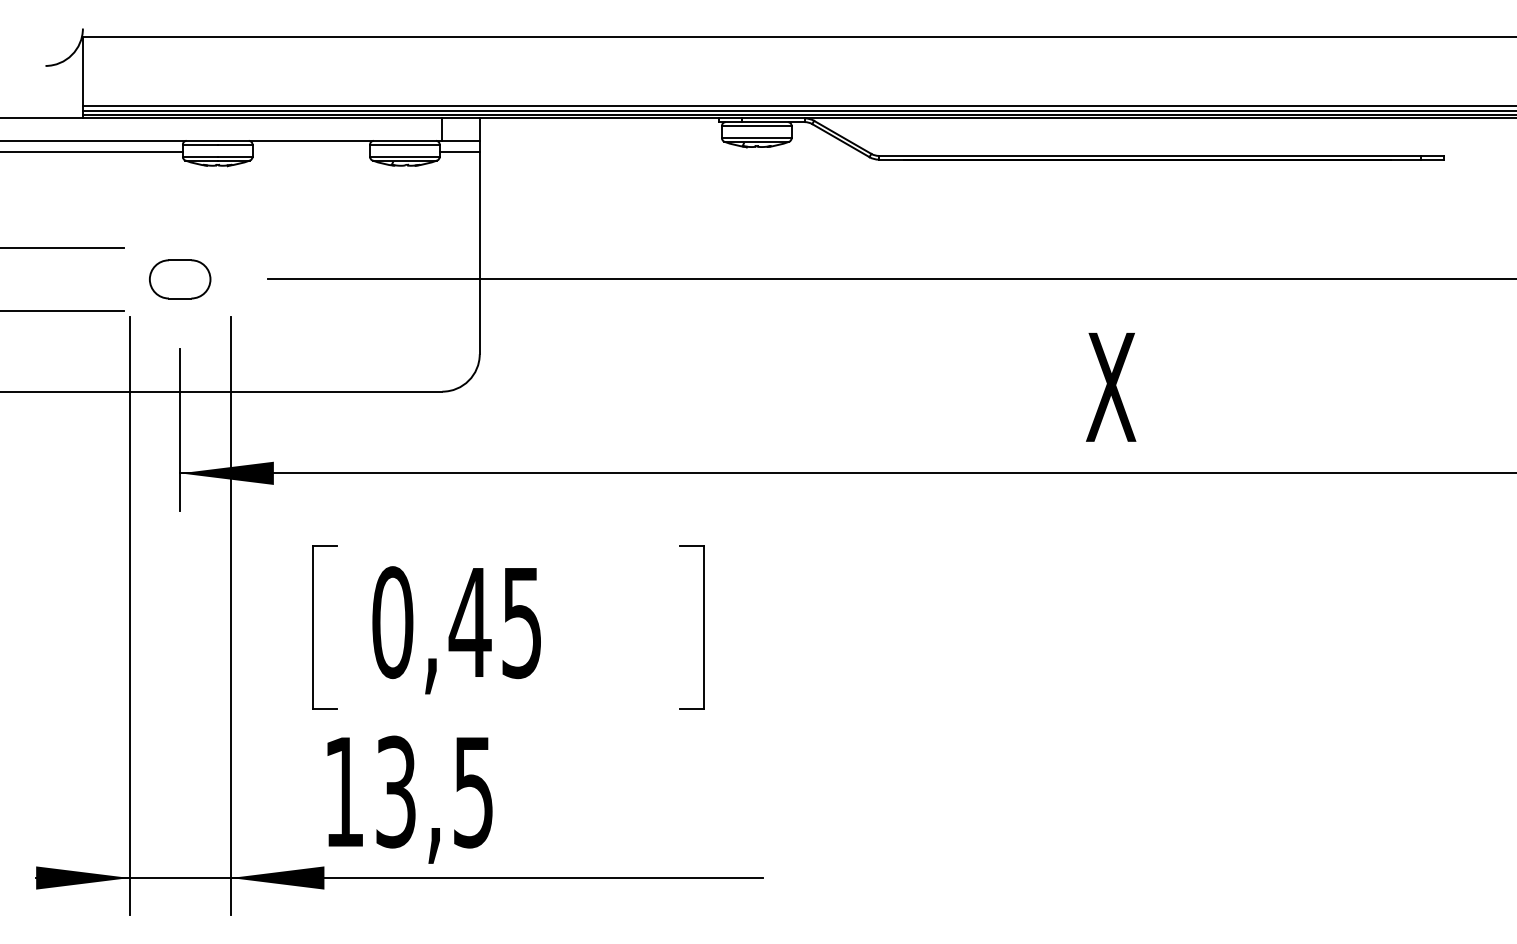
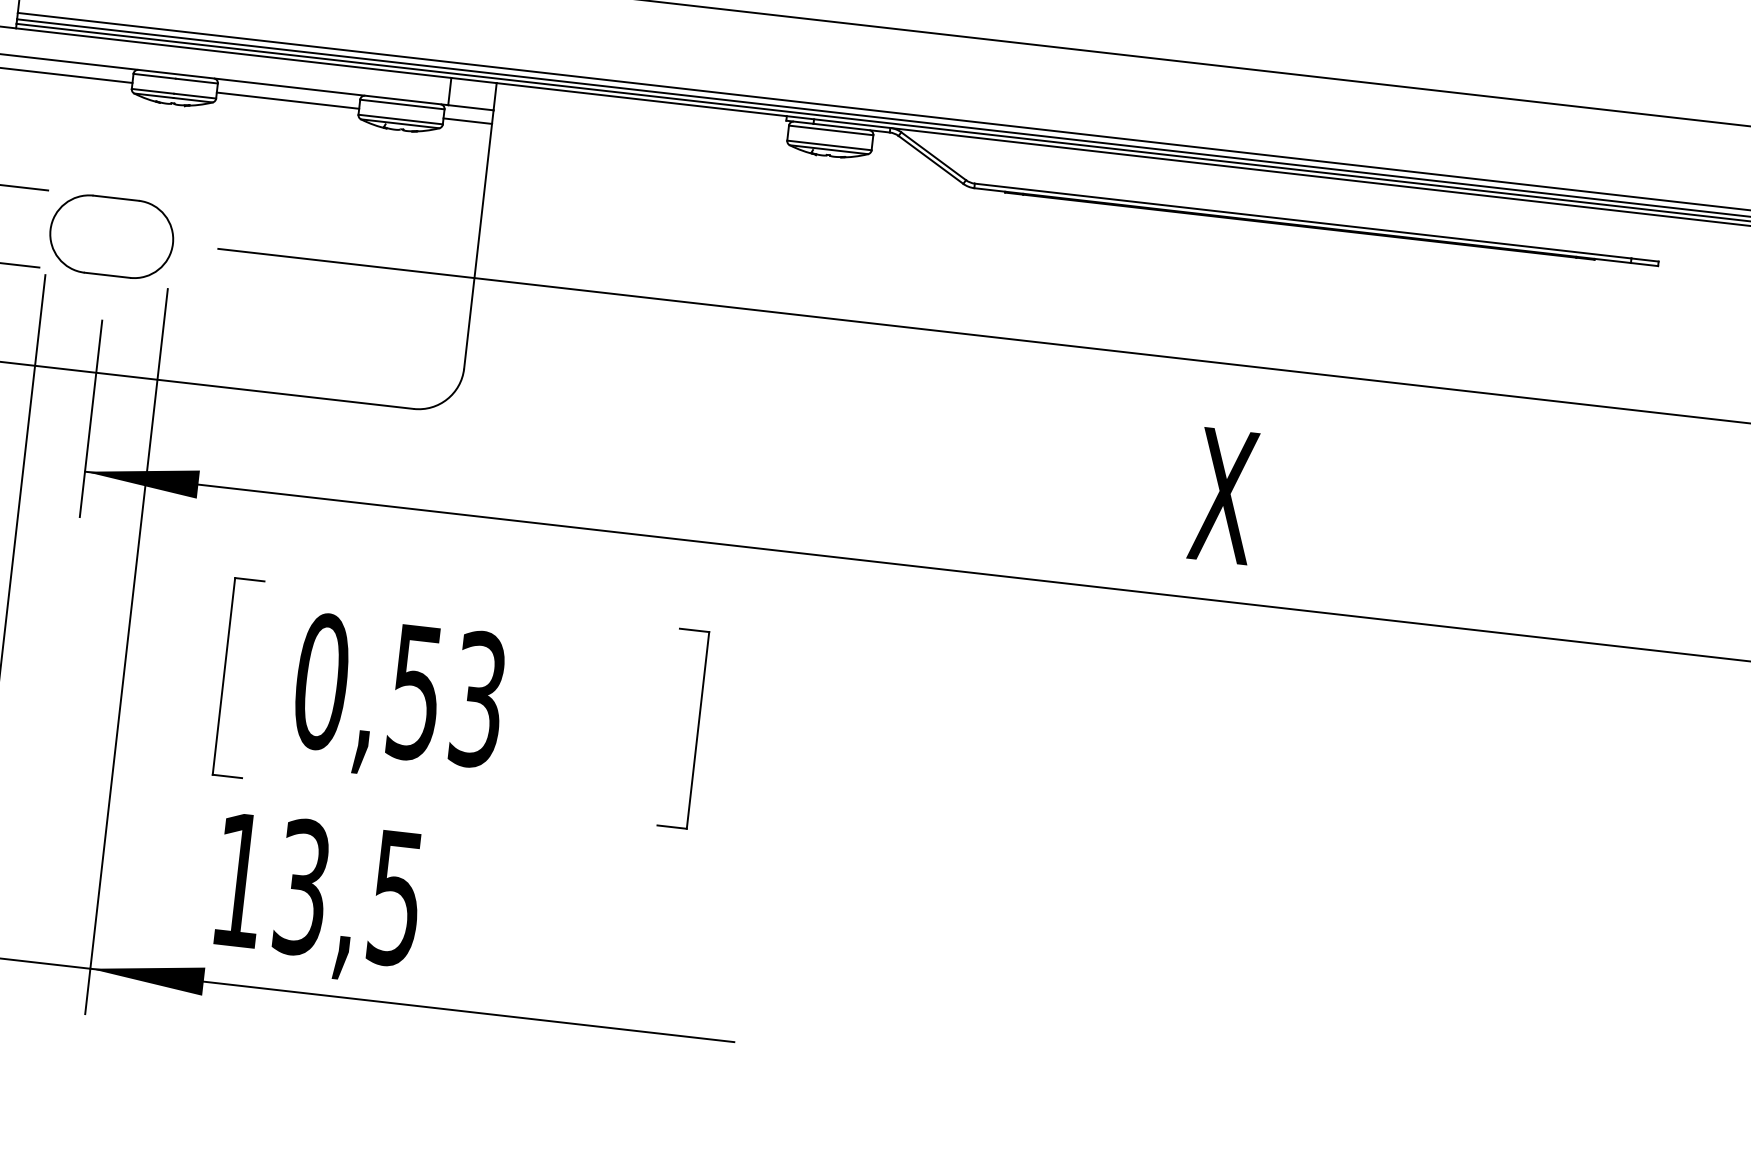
line: (311, 152) -> (288, 101), added
part: (179, 279) -> (110, 236), size x1.67
text: (494, 622) -> (444, 695), 0,45 -> 0,53

